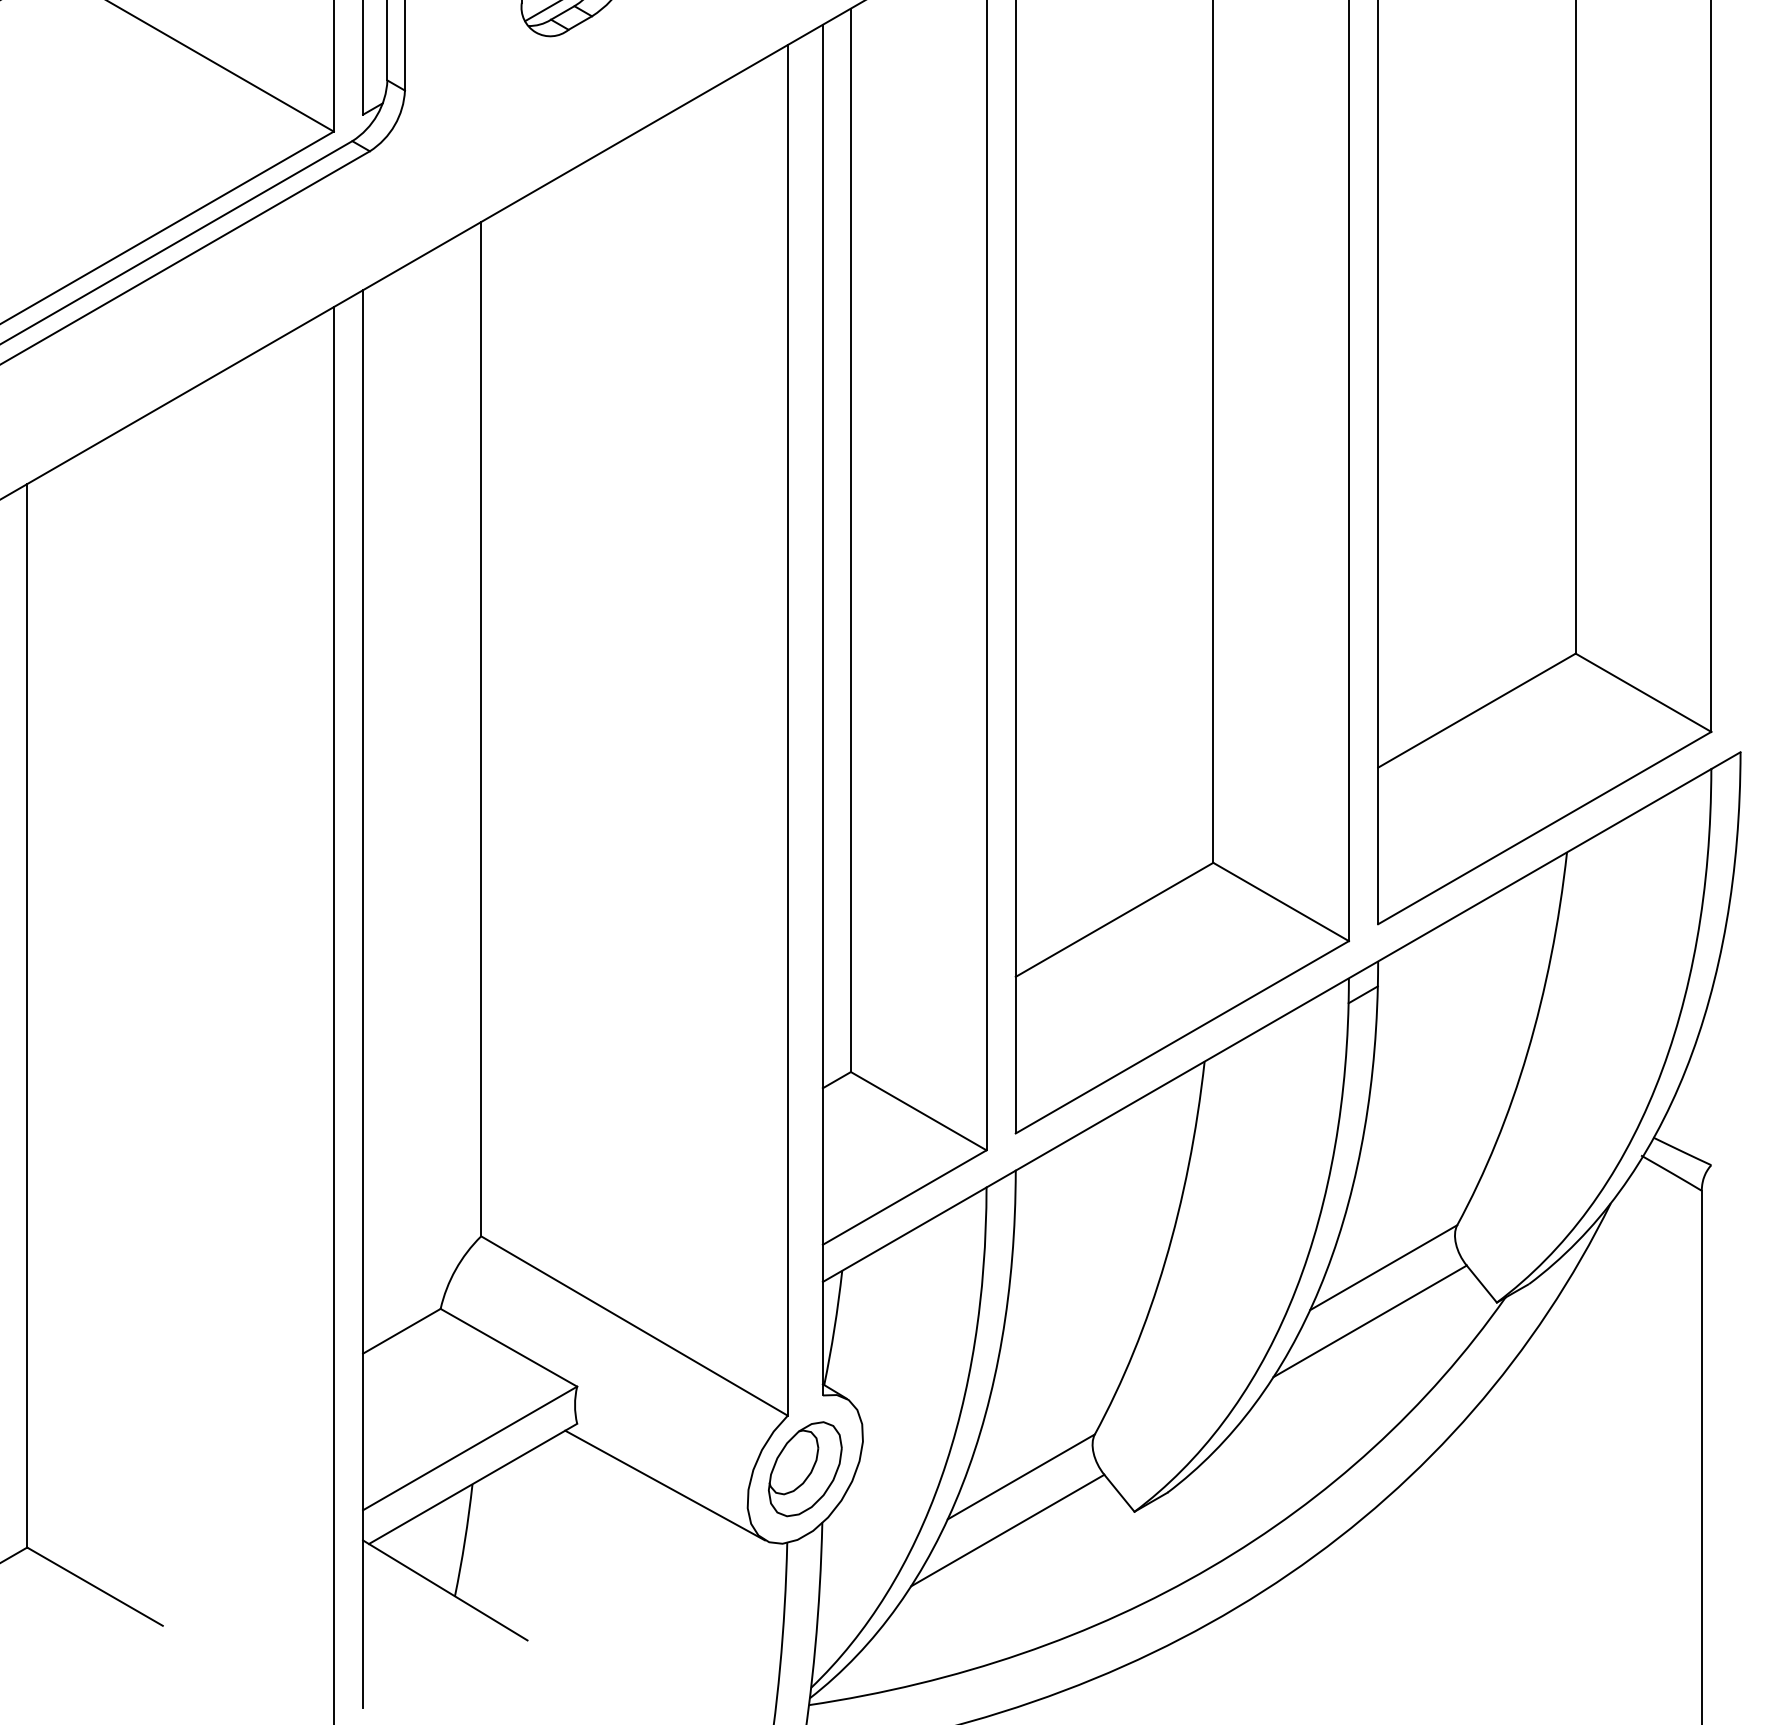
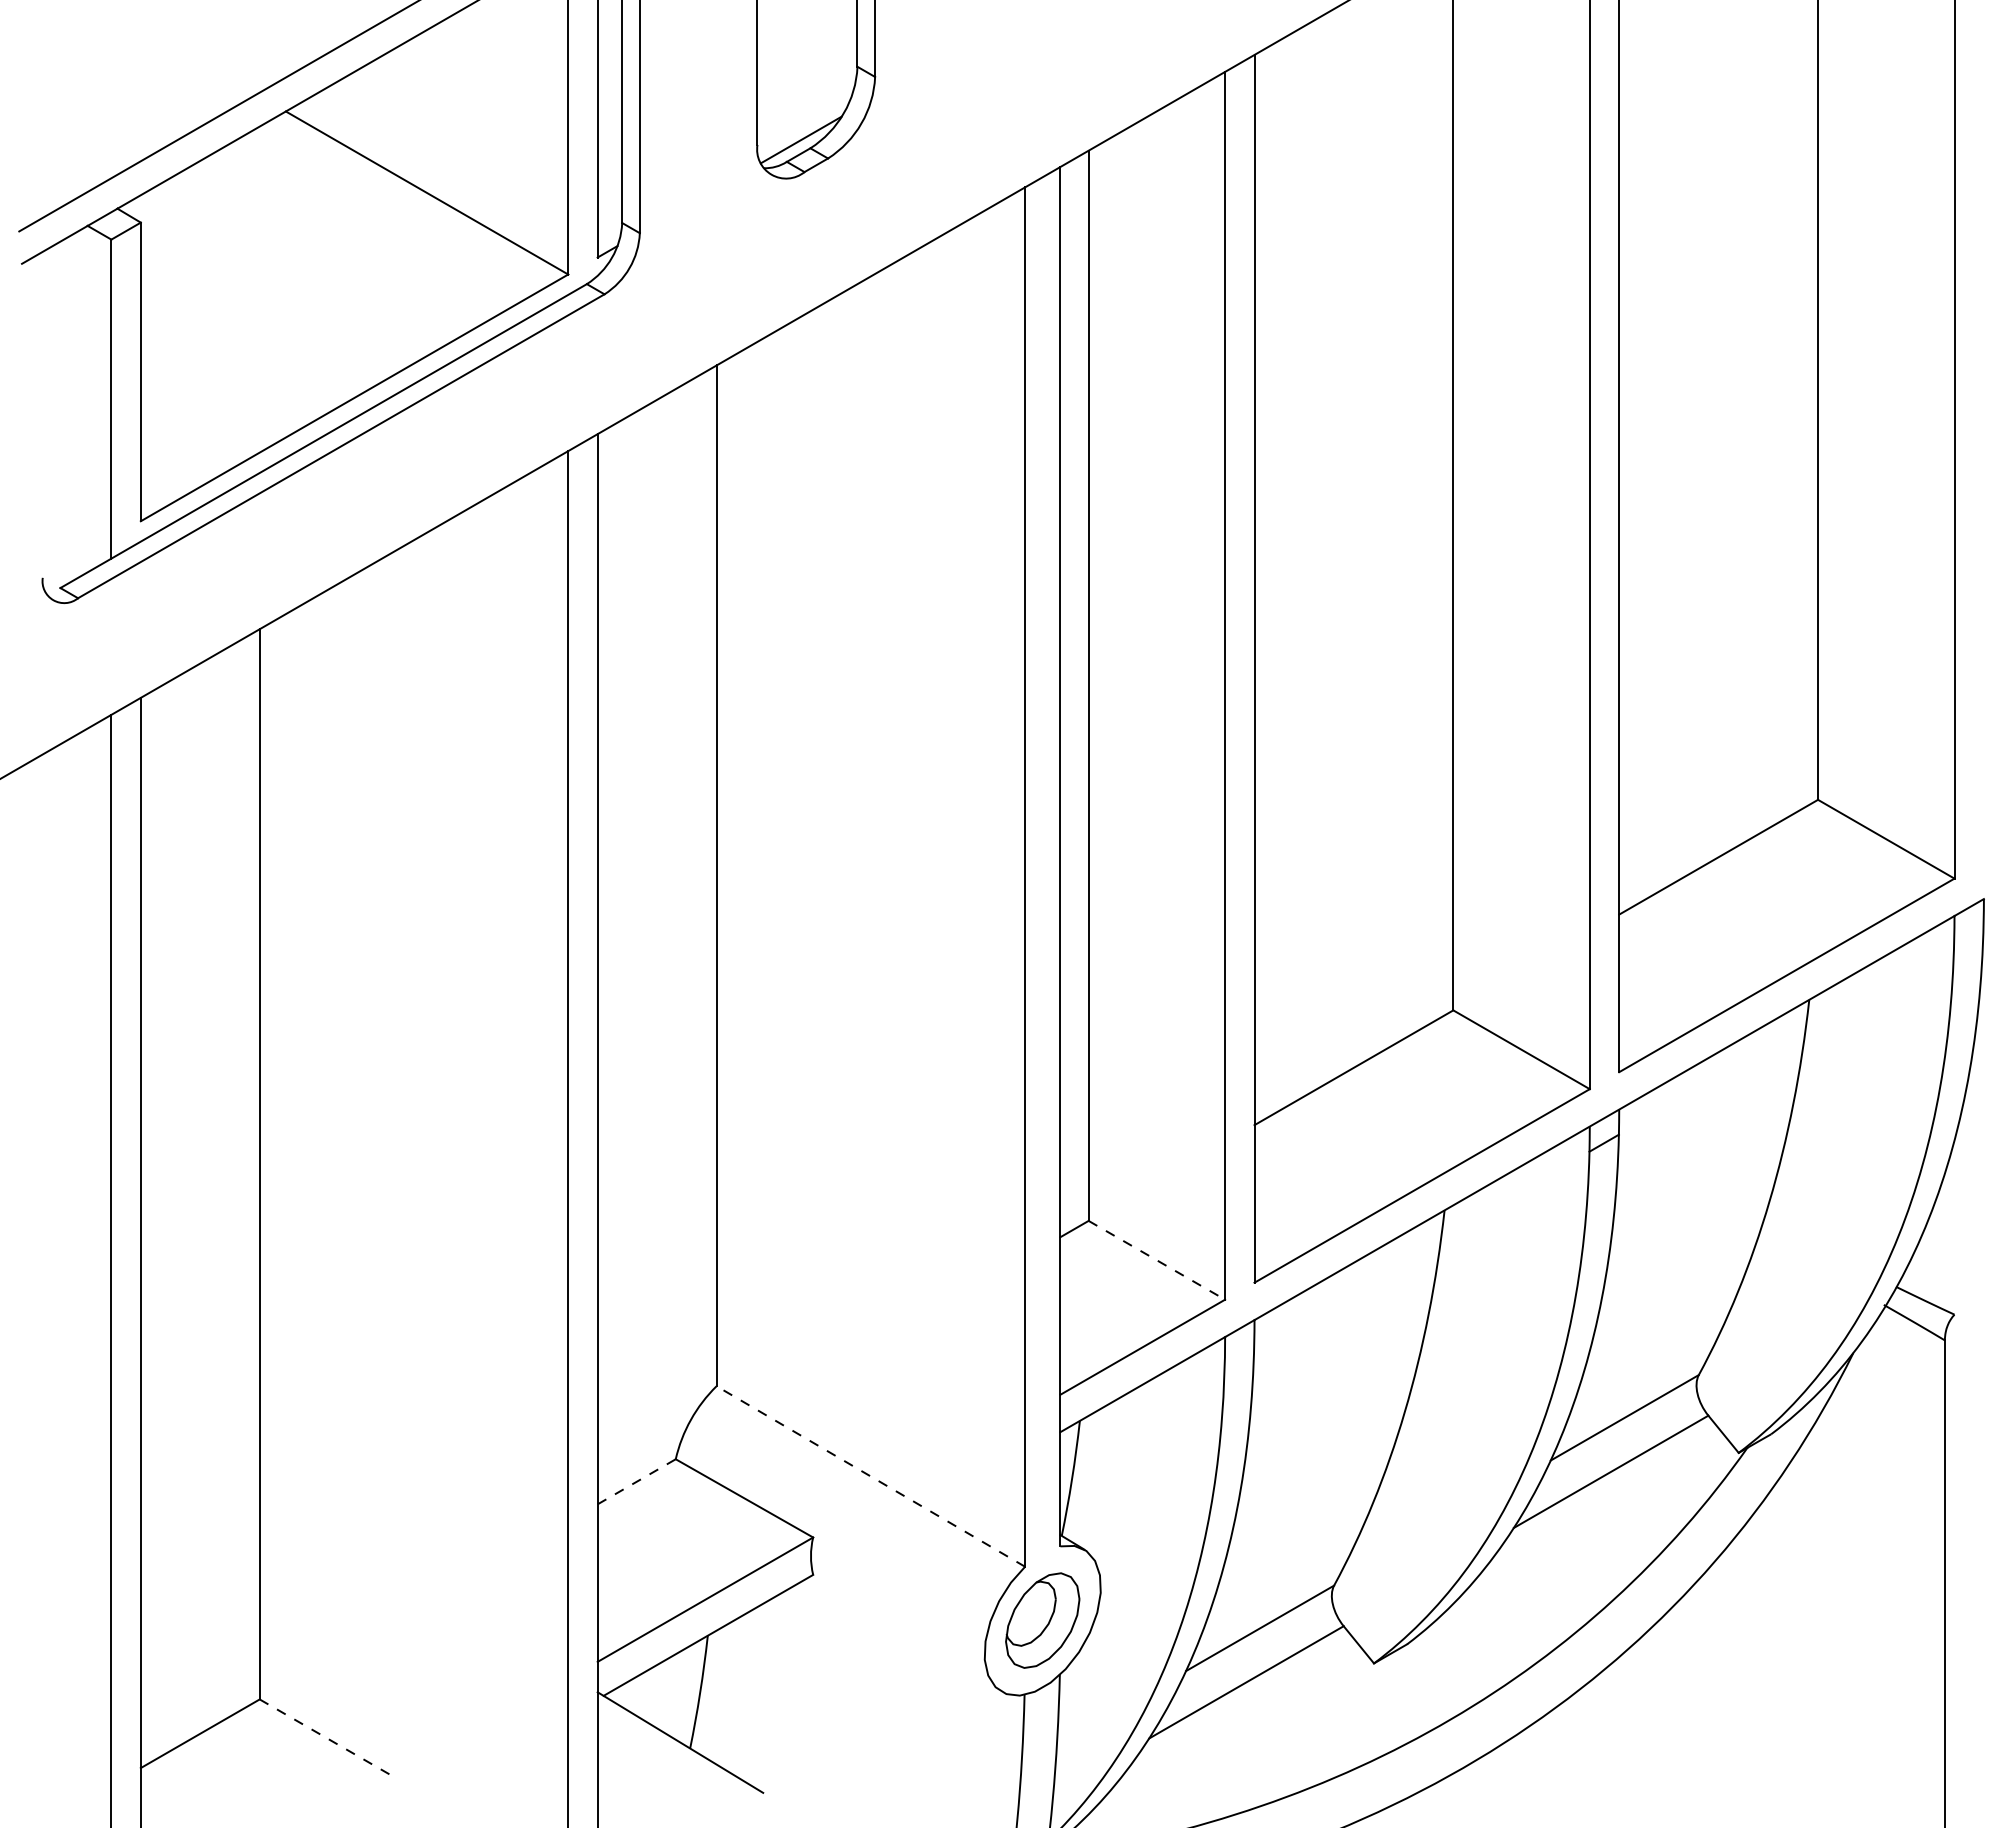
line: (918, 1111) -> (1156, 1260), solid -> dashed
line: (634, 1326) -> (870, 1476), solid -> dashed
line: (402, 1330) -> (637, 1481), solid -> dashed
line: (664, 1485) -> (901, 1636), removed
line: (94, 1586) -> (327, 1738), solid -> dashed

